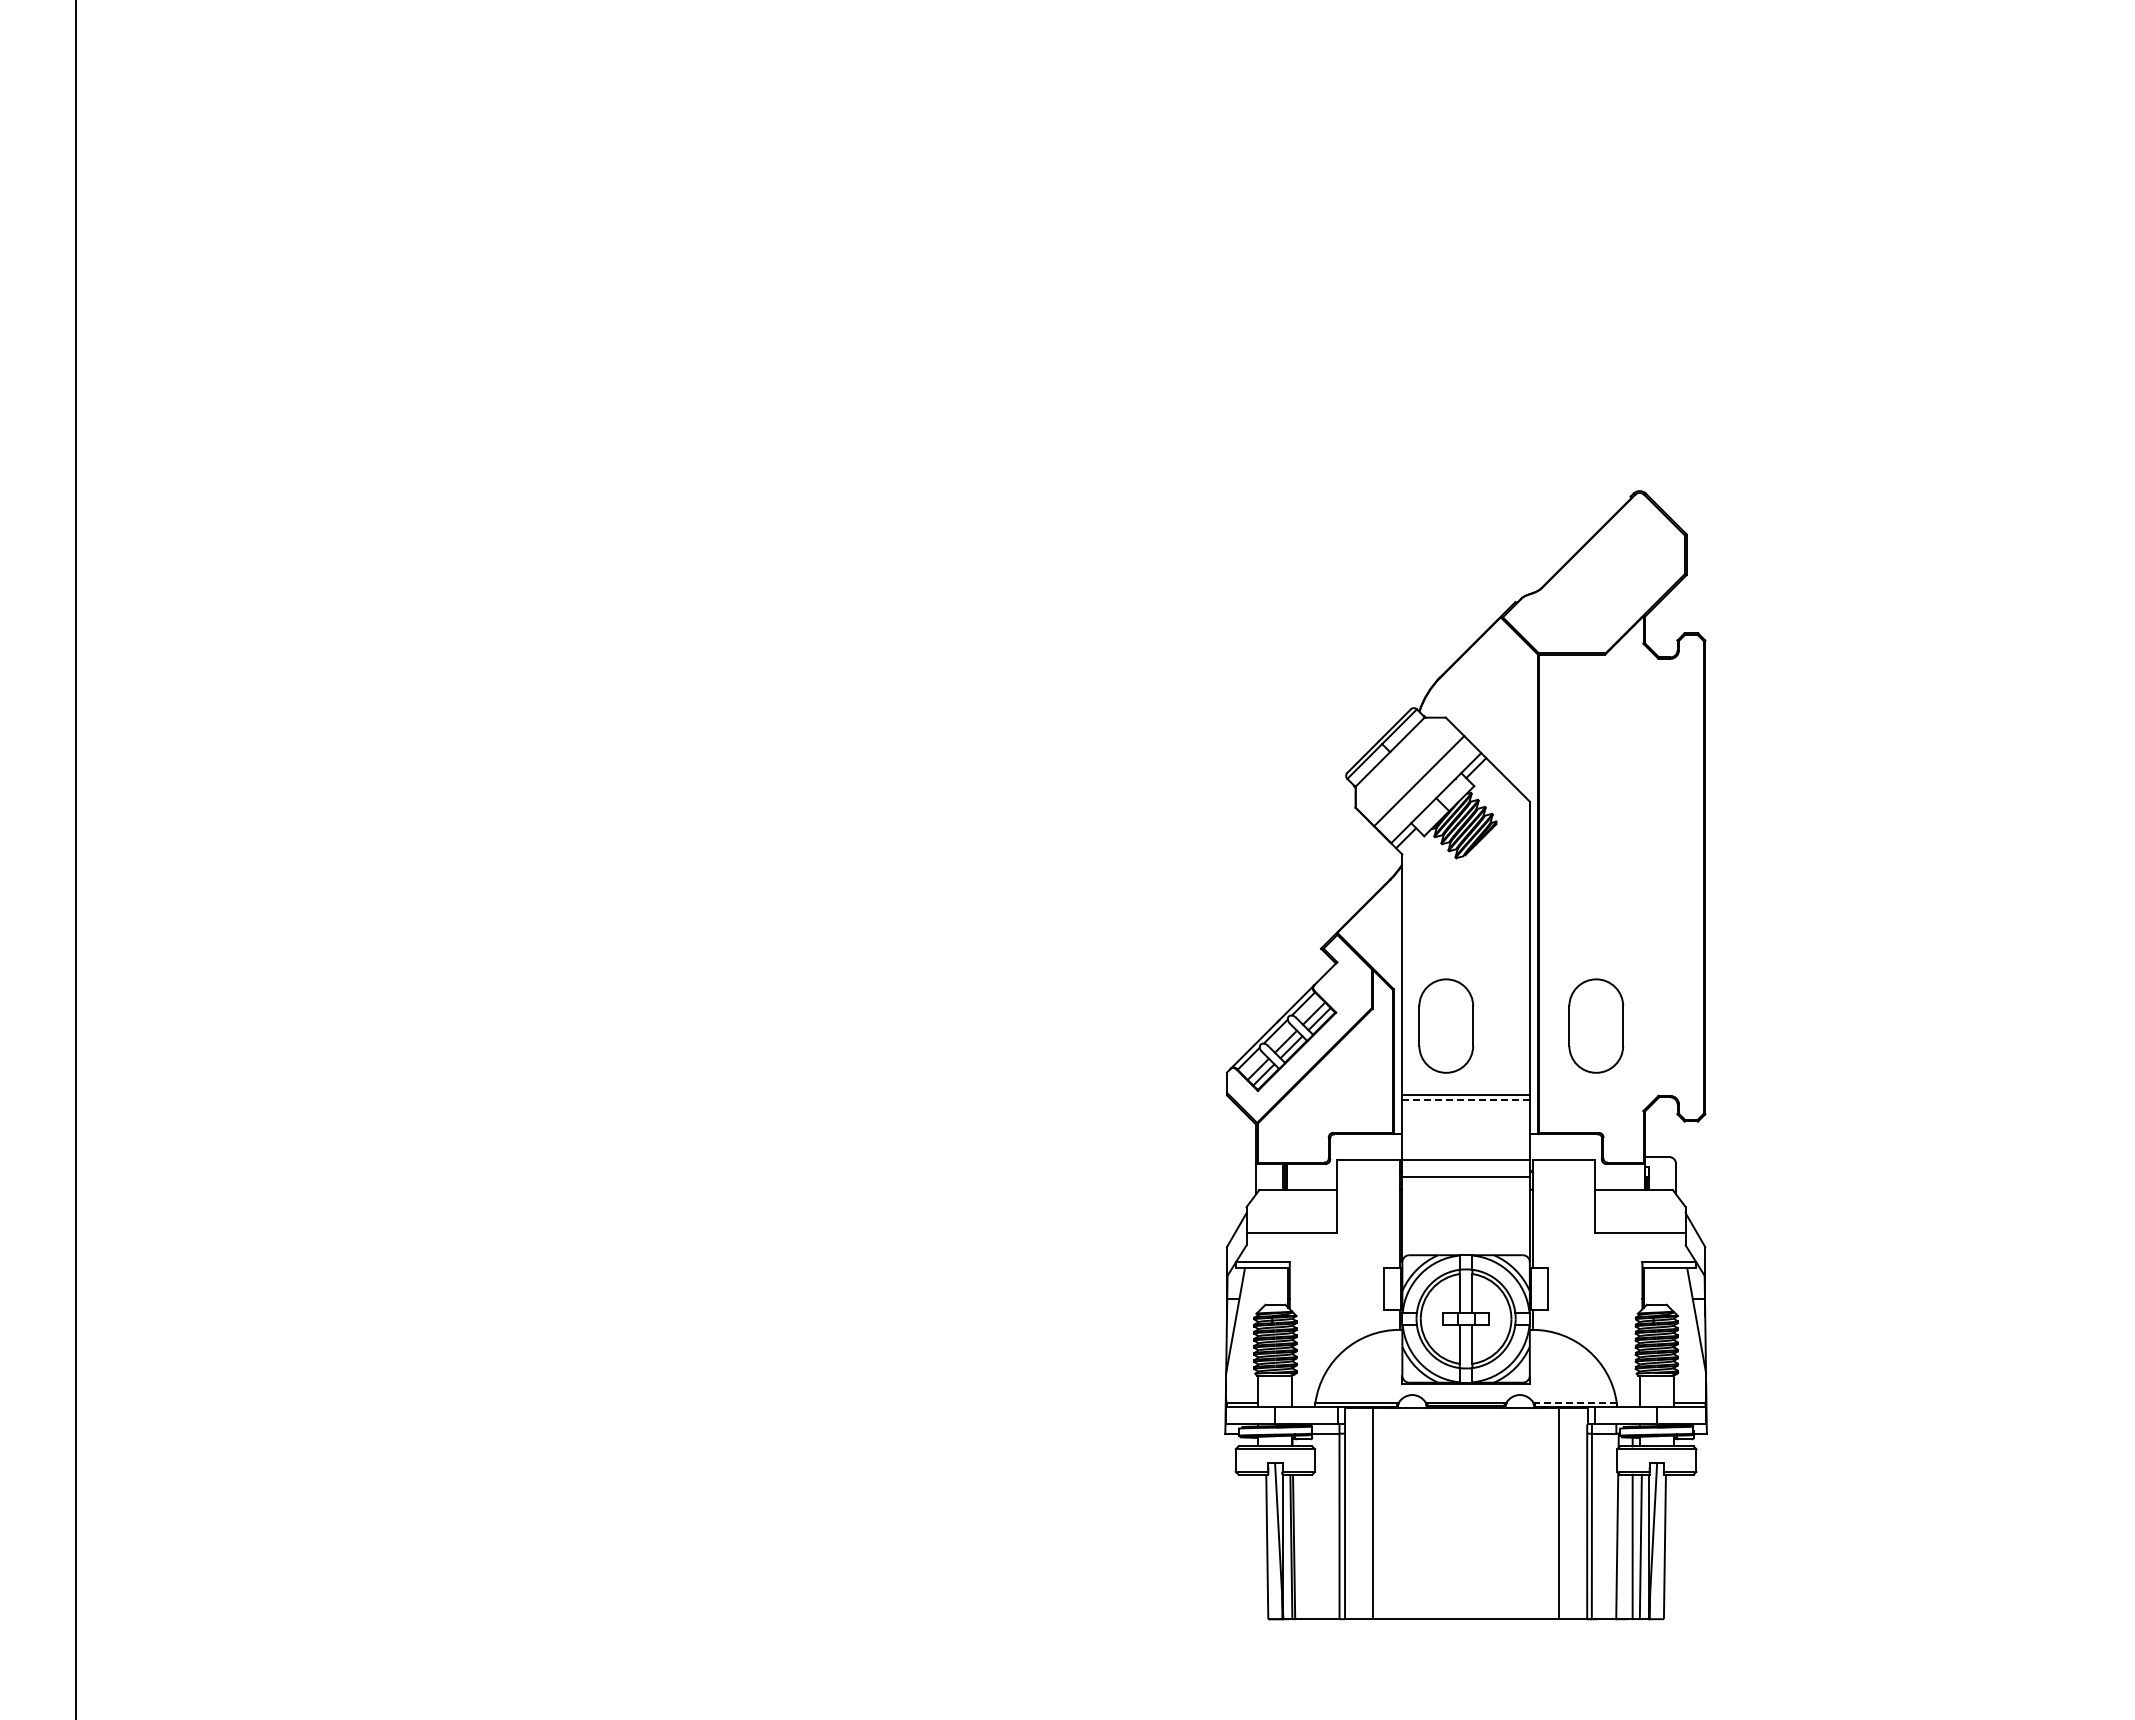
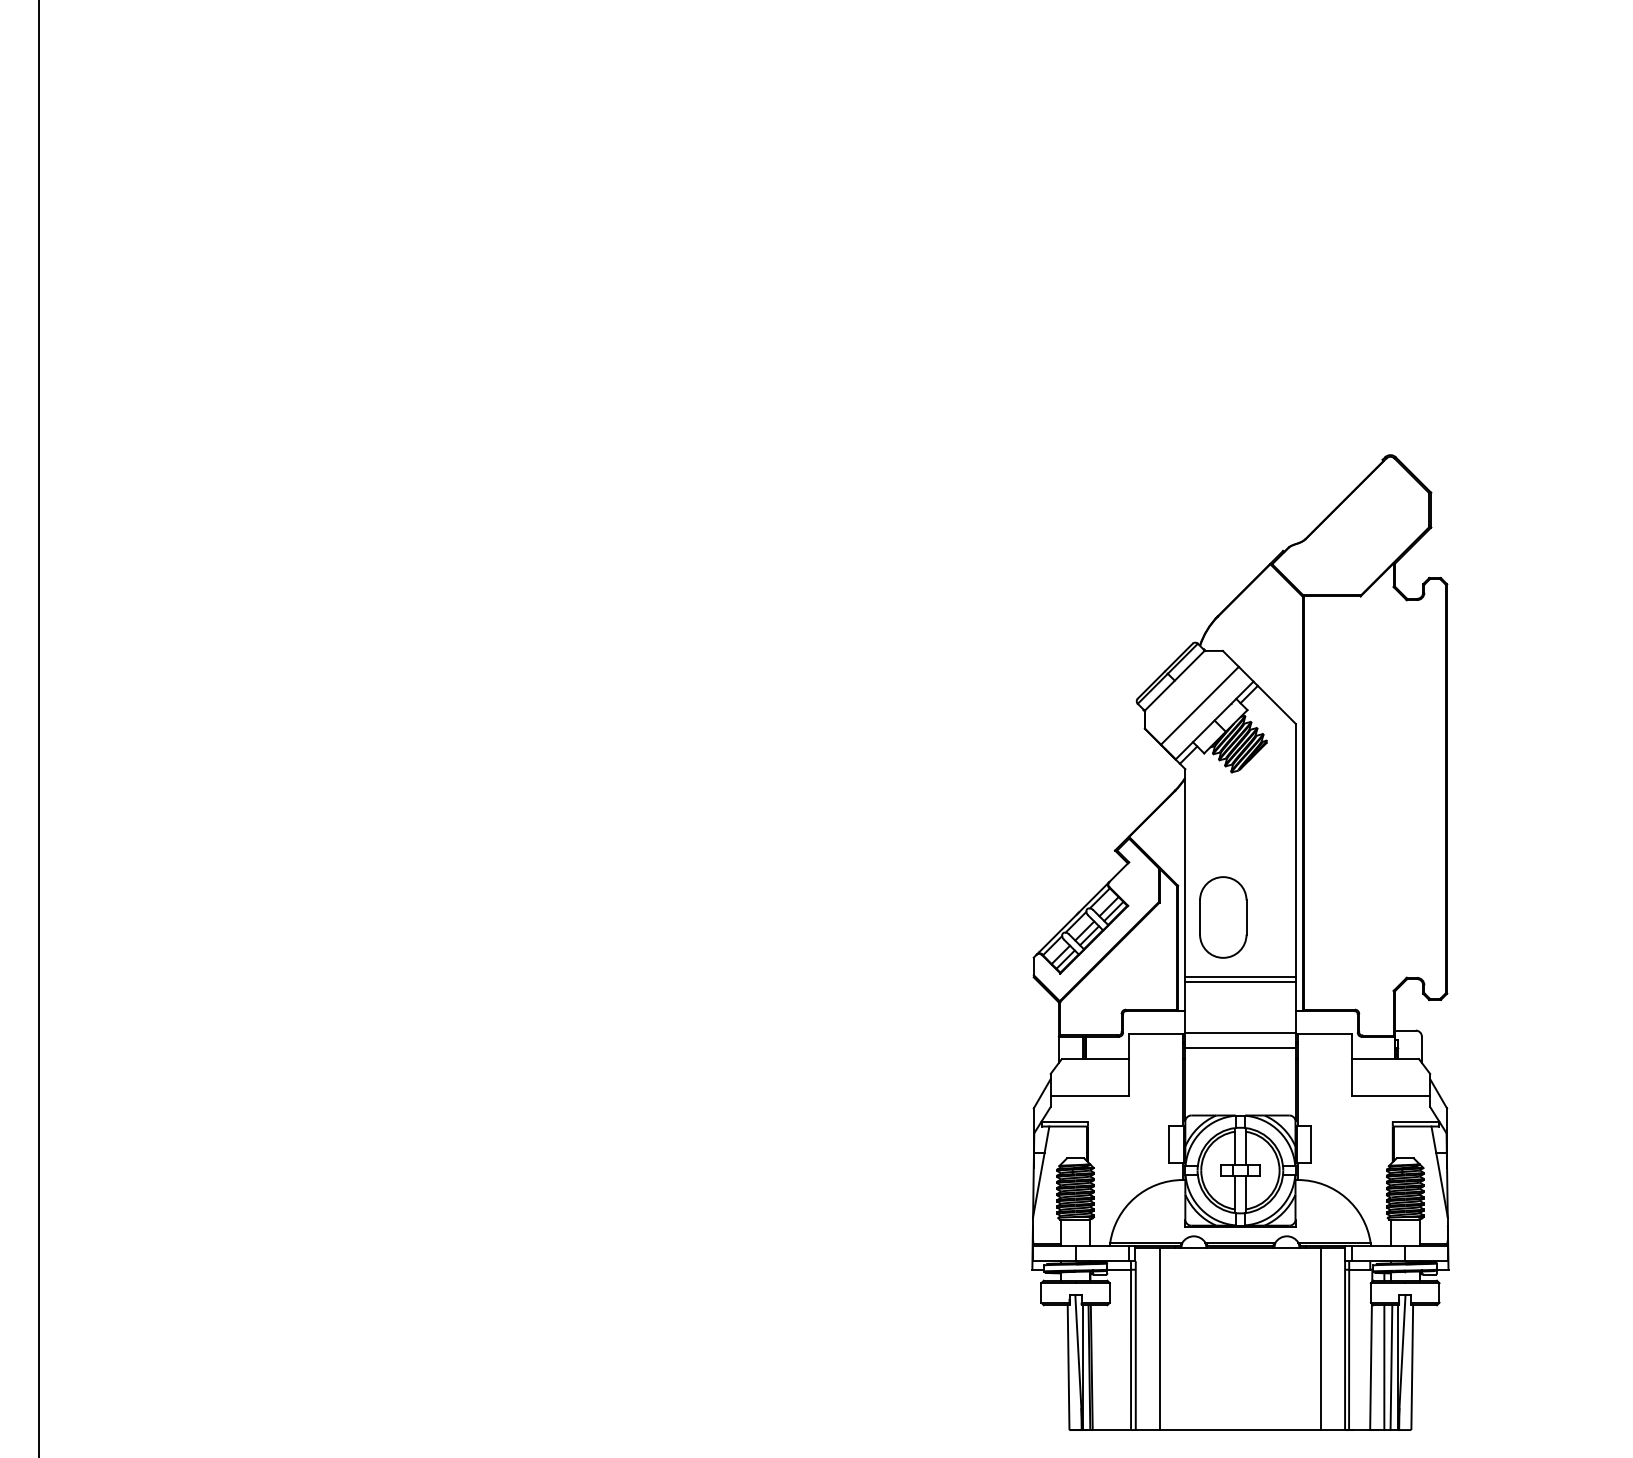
part: (1596, 1025) -> (1353, 916), removed
line: (1466, 1100) -> (1240, 981), dashed -> solid
line: (1574, 1402) -> (1334, 1242), dashed -> solid

